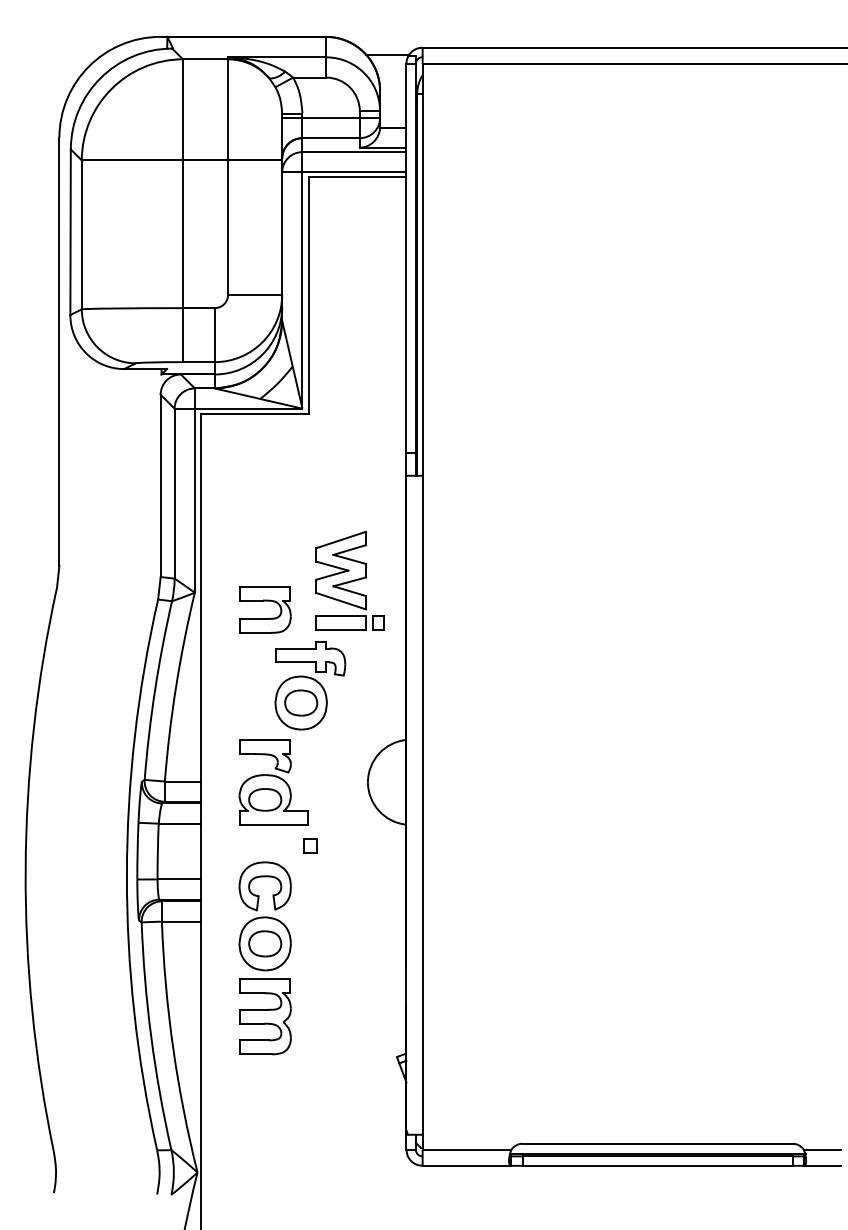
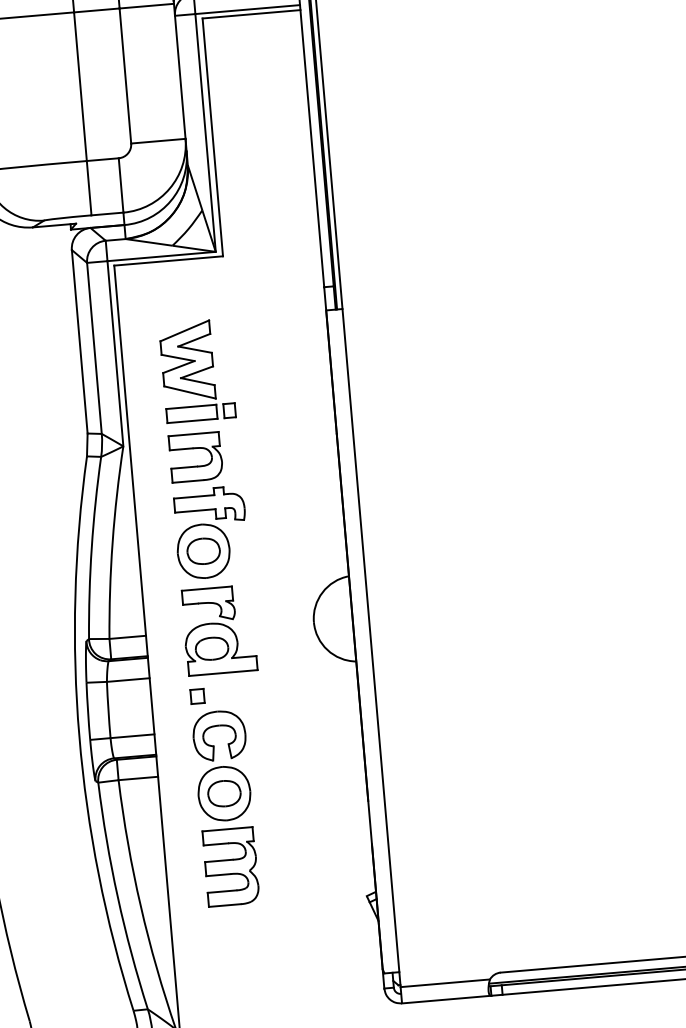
part: (349, 580) -> (196, 370), moved
part: (310, 685) -> (211, 532), moved
part: (310, 845) -> (197, 696), moved

